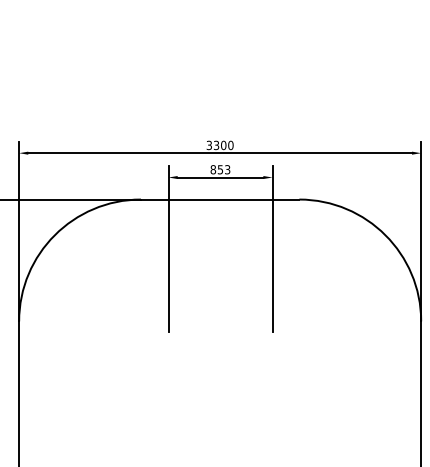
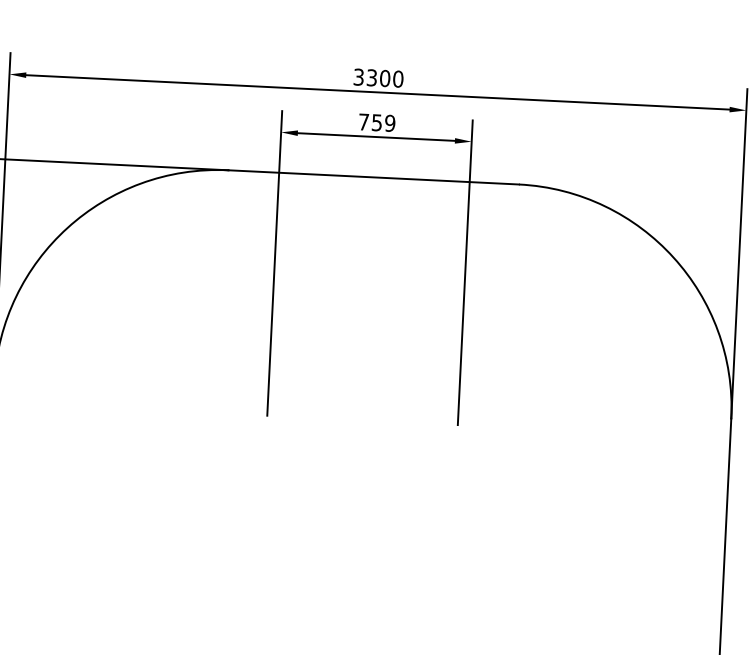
text: (220, 169) -> (377, 122), 853 -> 759

